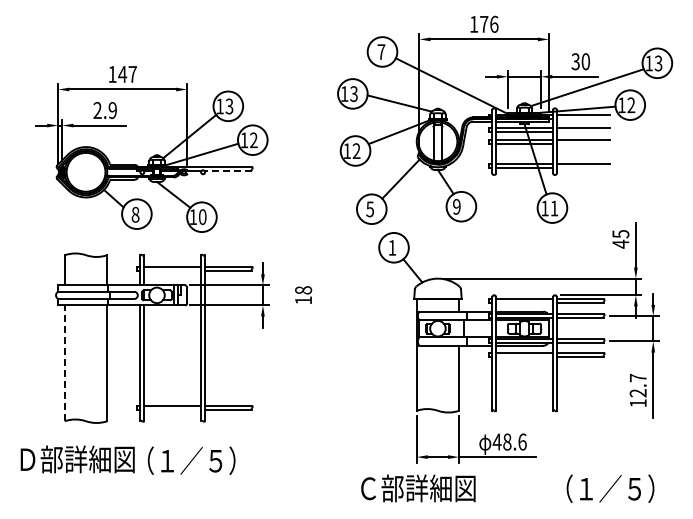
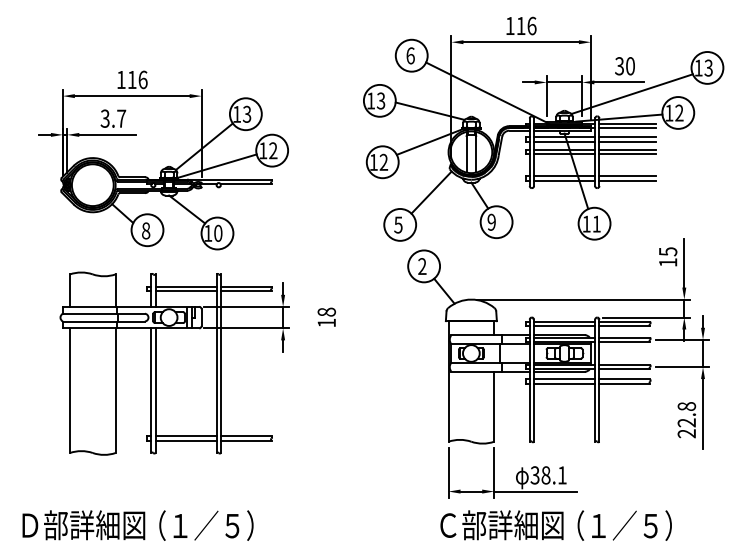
text: (484, 24) -> (521, 26), 176 -> 116
text: (381, 52) -> (410, 56), 7 -> 6
text: (127, 73) -> (137, 78), 147 -> 116
text: (104, 110) -> (112, 118), 2.9 -> 3.7
line: (583, 119) -> (627, 128), added
line: (583, 131) -> (627, 141), added
line: (583, 143) -> (627, 154), added
line: (583, 167) -> (627, 180), added
line: (228, 171) -> (246, 184), dashed -> solid
text: (620, 243) -> (667, 261), 45 -> 15
text: (392, 247) -> (422, 266), 1 -> 2
line: (172, 270) -> (185, 290), added
line: (524, 303) -> (564, 326), added
line: (524, 356) -> (564, 383), added
line: (64, 363) -> (69, 390), dashed -> solid
text: (637, 390) -> (686, 419), 12.7 -> 22.8
line: (172, 409) -> (185, 440), added
text: (509, 441) -> (548, 474), 48.6 -> 38.1
text: (77, 459) -> (83, 525), moved
text: (191, 460) -> (206, 525), moved
text: (418, 488) -> (502, 525), moved
text: (610, 488) -> (624, 525), moved

